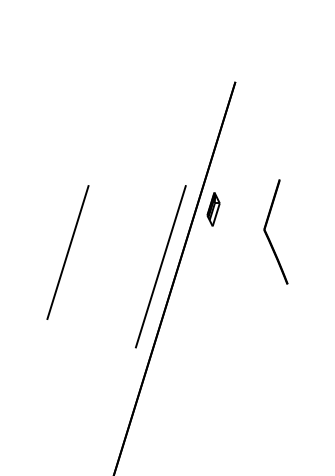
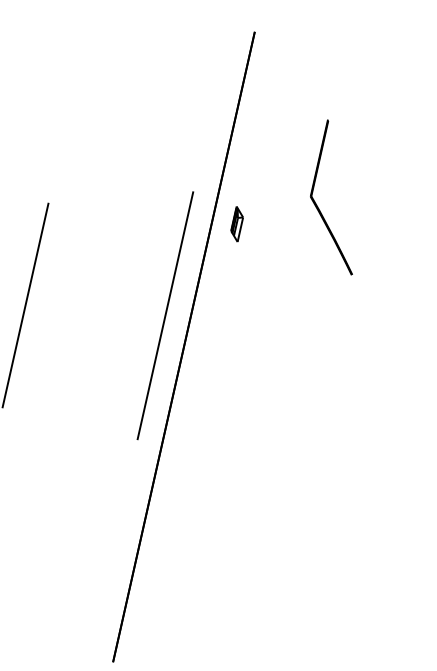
part: (213, 209) -> (237, 224), size x0.7
part: (268, 235) -> (317, 204), moved

